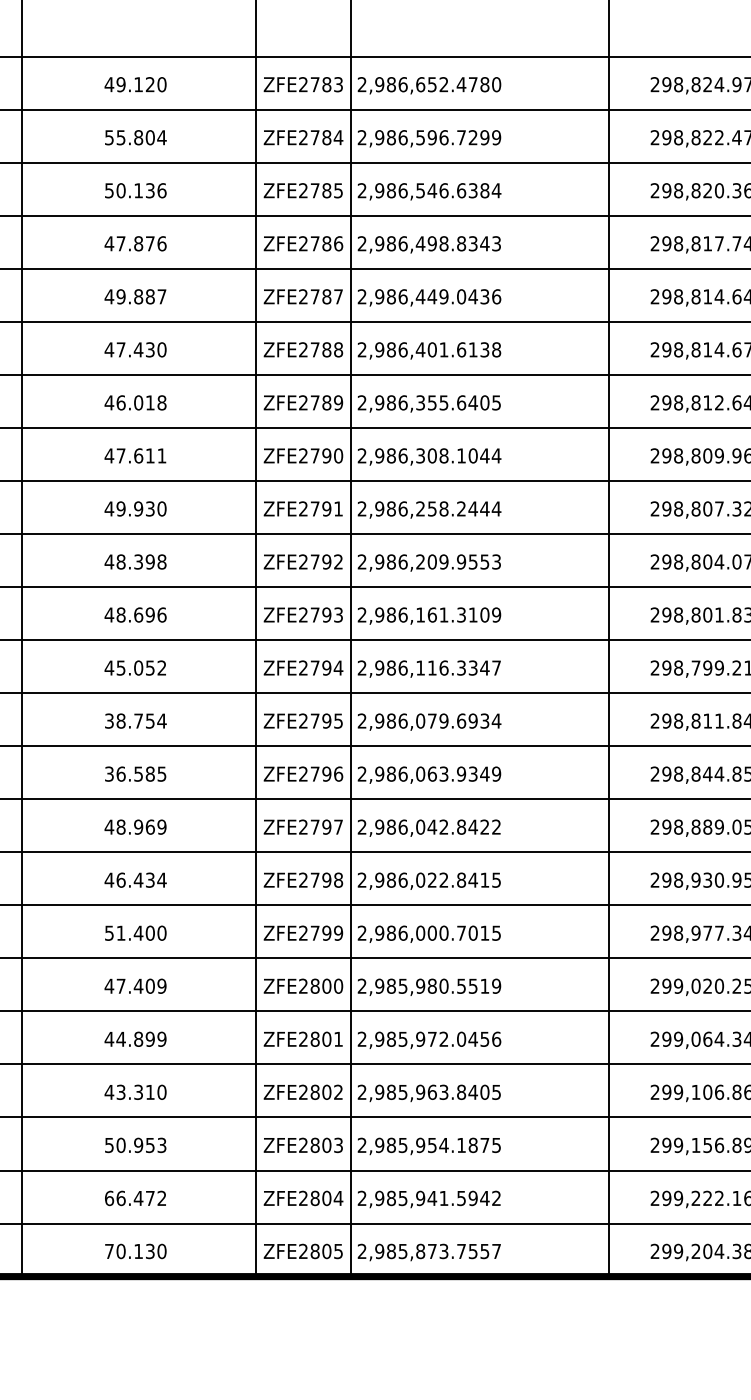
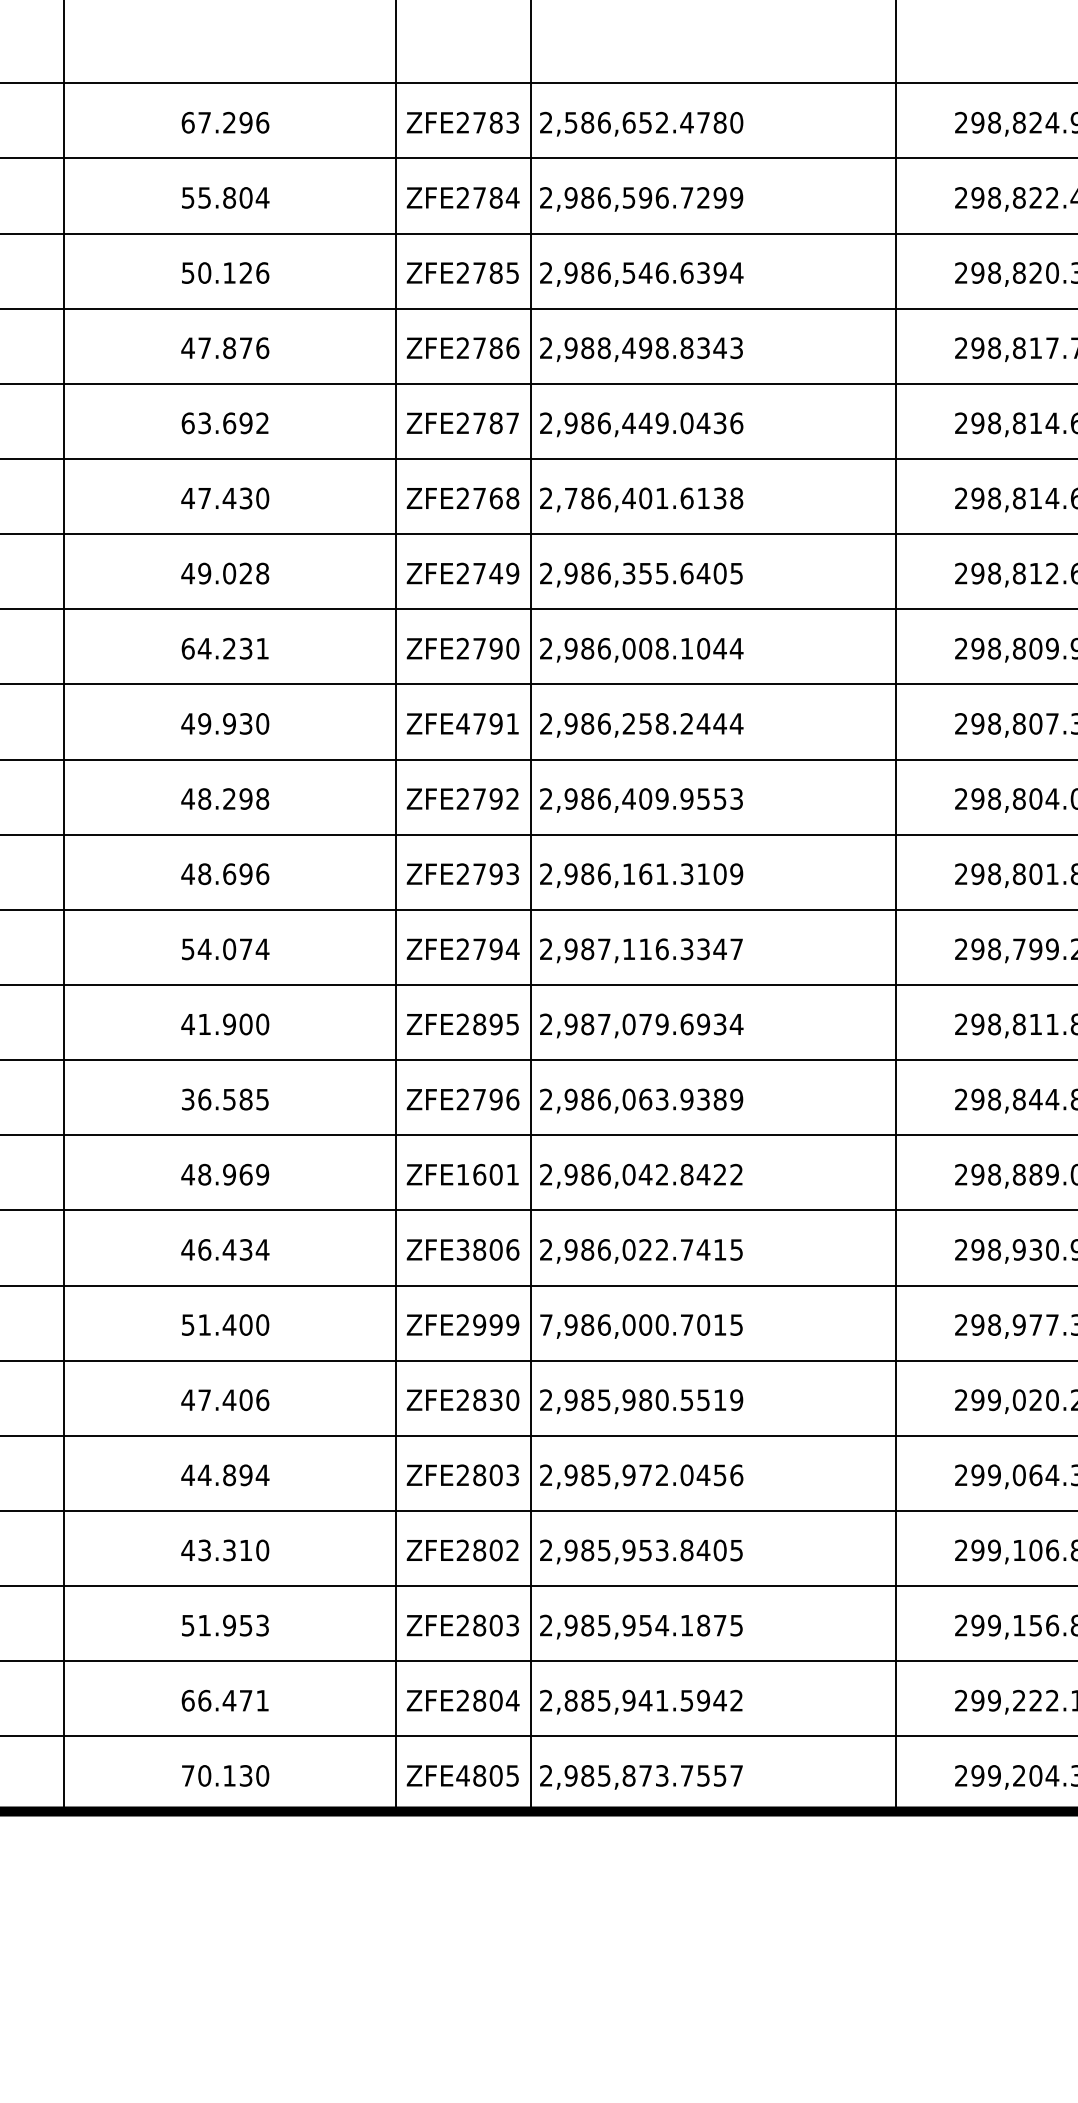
text: (135, 84) -> (225, 122), 49.120 -> 67.296
text: (379, 84) -> (570, 122), 2,986,652.4780 -> 2,586,652.4780
text: (149, 190) -> (245, 272), 50.136 -> 50.126
text: (484, 190) -> (719, 272), 2,986,546.6384 -> 2,986,546.6394
text: (402, 243) -> (603, 347), 2,986,498.8343 -> 2,988,498.8343
text: (135, 296) -> (224, 423), 49.887 -> 63.692
text: (326, 349) -> (495, 498), ZFE2788 -> ZFE2768
text: (379, 349) -> (570, 498), 2,986,401.6138 -> 2,786,401.6138
text: (135, 402) -> (224, 573), 46.018 -> 49.028
text: (327, 402) -> (496, 573), ZFE2789 -> ZFE2749
text: (129, 455) -> (216, 648), 47.611 -> 64.231
text: (420, 455) -> (628, 648), 2,986,308.1044 -> 2,986,008.1044
text: (303, 508) -> (462, 723), ZFE2791 -> ZFE4791
text: (138, 561) -> (229, 798), 48.398 -> 48.298
text: (420, 561) -> (628, 798), 2,986,209.9553 -> 2,986,409.9553
text: (135, 668) -> (225, 949), 45.052 -> 54.074
text: (403, 668) -> (604, 949), 2,986,116.3347 -> 2,987,116.3347
text: (135, 721) -> (225, 1024), 38.754 -> 41.900
text: (315, 721) -> (479, 1024), ZFE2795 -> ZFE2895
text: (403, 721) -> (604, 1024), 2,986,079.6934 -> 2,987,079.6934
text: (484, 774) -> (719, 1099), 2,986,063.9349 -> 2,986,063.9389
text: (320, 827) -> (487, 1174), ZFE2797 -> ZFE1601
text: (320, 879) -> (487, 1249), ZFE2798 -> ZFE3806
text: (461, 879) -> (686, 1249), 2,986,022.8415 -> 2,986,022.7415
text: (315, 932) -> (479, 1324), ZFE2799 -> ZFE2999
text: (362, 932) -> (546, 1324), 2,986,000.7015 -> 7,986,000.7015
text: (161, 986) -> (262, 1400), 47.409 -> 47.406
text: (326, 986) -> (495, 1400), ZFE2800 -> ZFE2830
text: (161, 1039) -> (262, 1475), 44.899 -> 44.894
text: (338, 1039) -> (512, 1475), ZFE2801 -> ZFE2803
text: (432, 1092) -> (645, 1550), 2,985,963.8405 -> 2,985,953.8405
text: (120, 1145) -> (204, 1625), 50.953 -> 51.953
text: (161, 1198) -> (262, 1700), 66.472 -> 66.471
text: (379, 1198) -> (570, 1700), 2,985,941.5942 -> 2,885,941.5942
text: (303, 1251) -> (462, 1775), ZFE2805 -> ZFE4805

